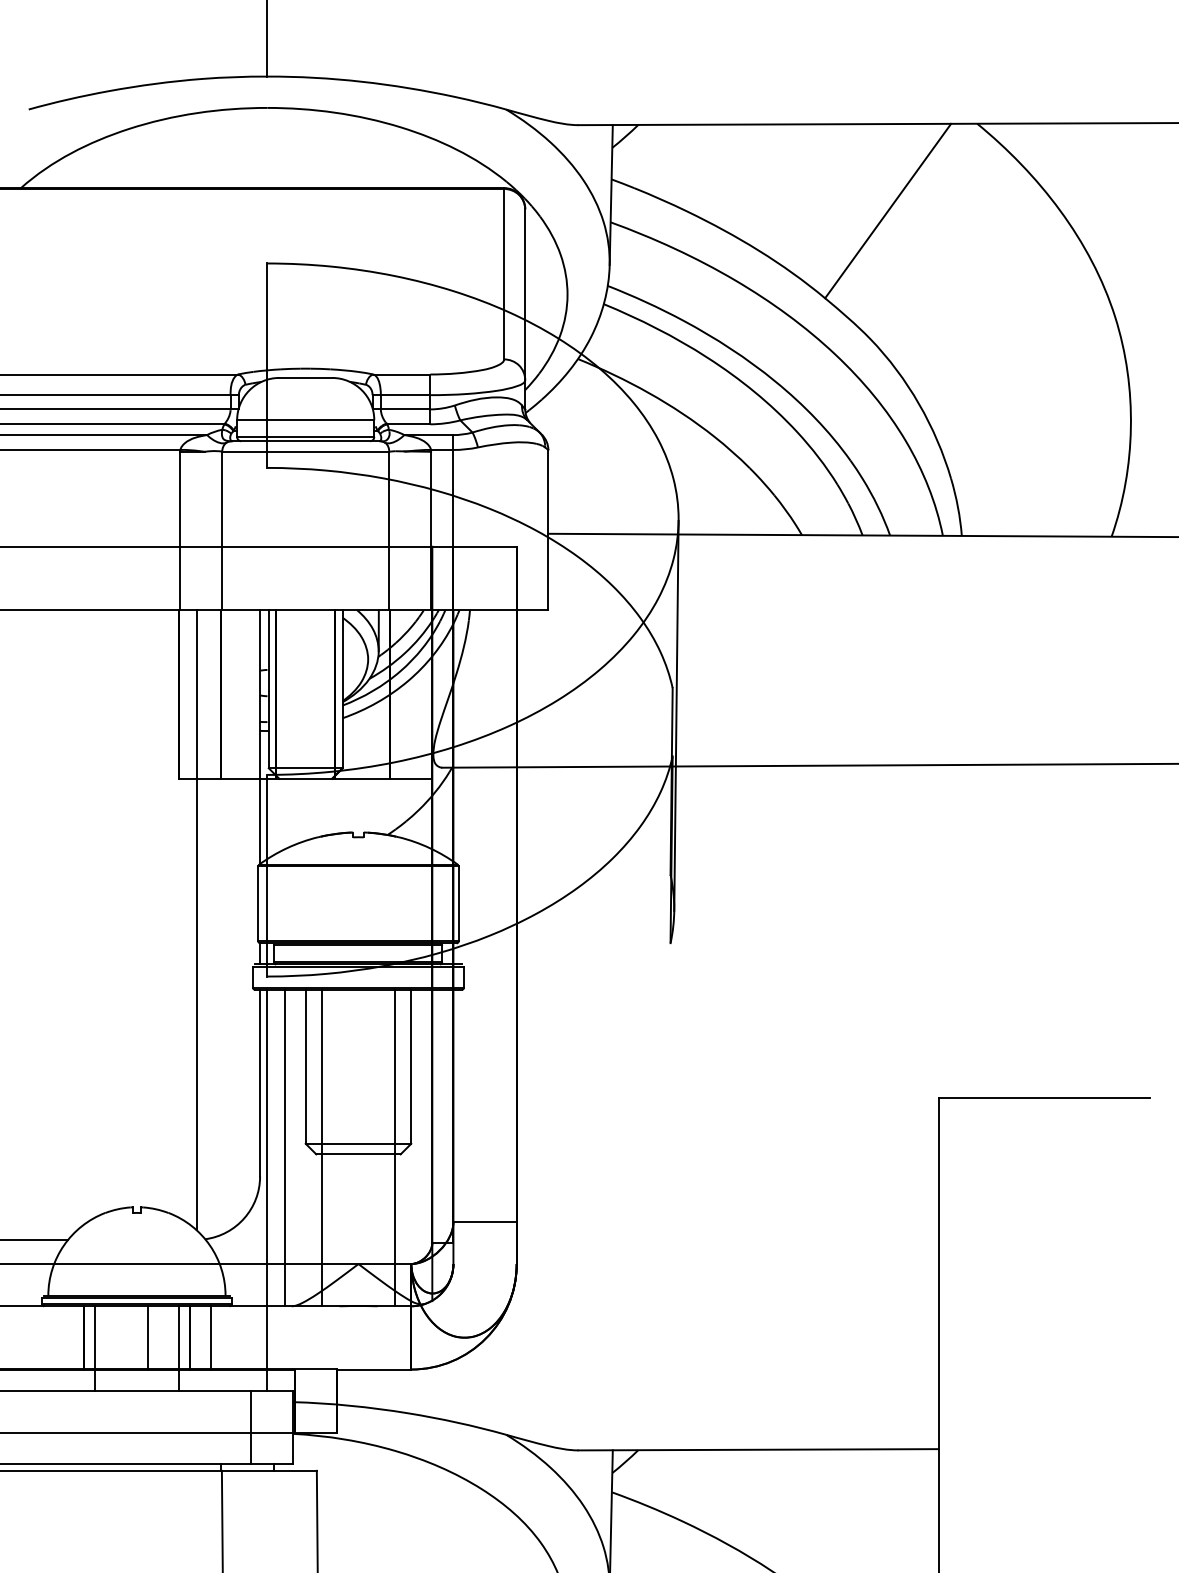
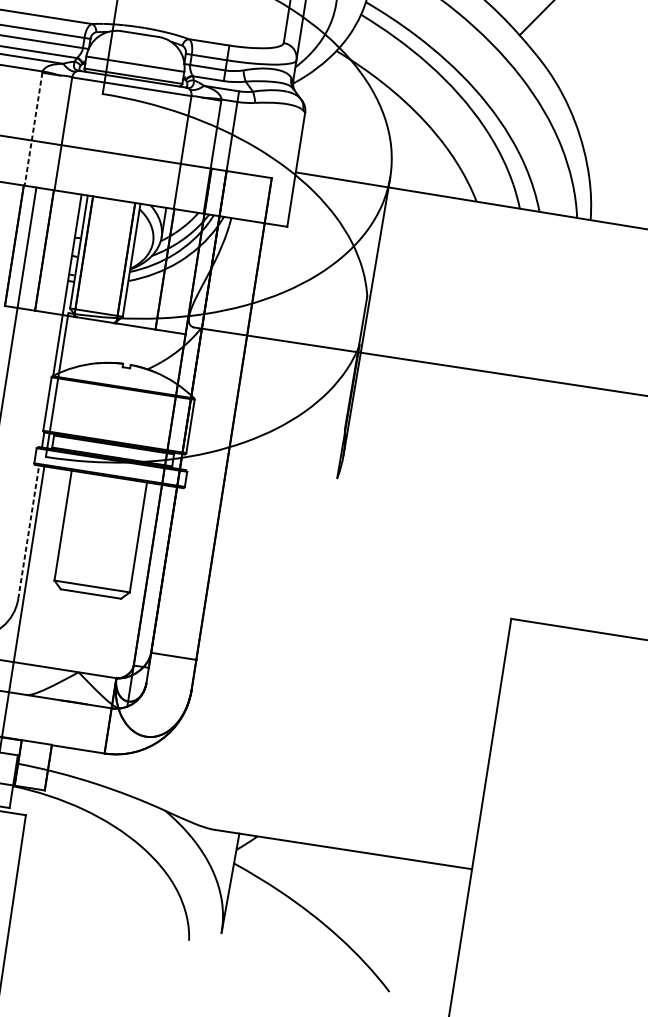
line: (180, 531) -> (33, 129), solid -> dashed
line: (260, 1082) -> (29, 531), solid -> dashed
line: (284, 1147) -> (38, 580), removed
line: (321, 1147) -> (65, 585), removed
line: (395, 1147) -> (118, 593), removed

